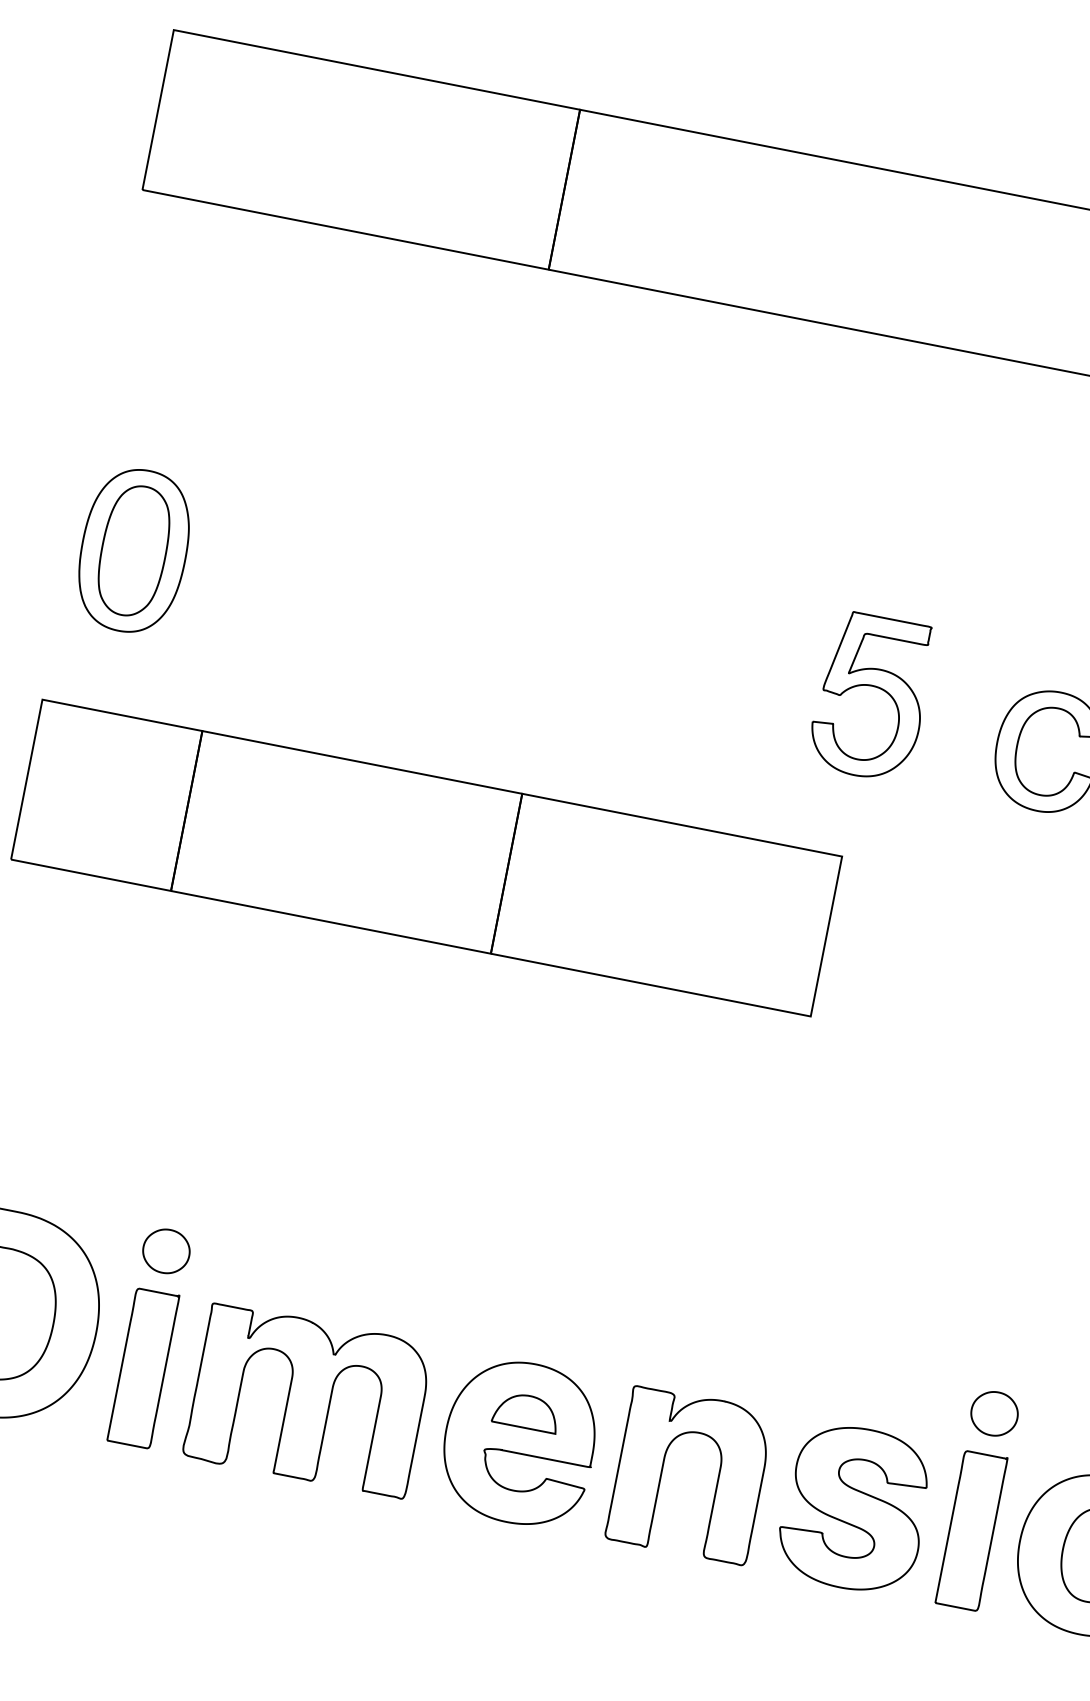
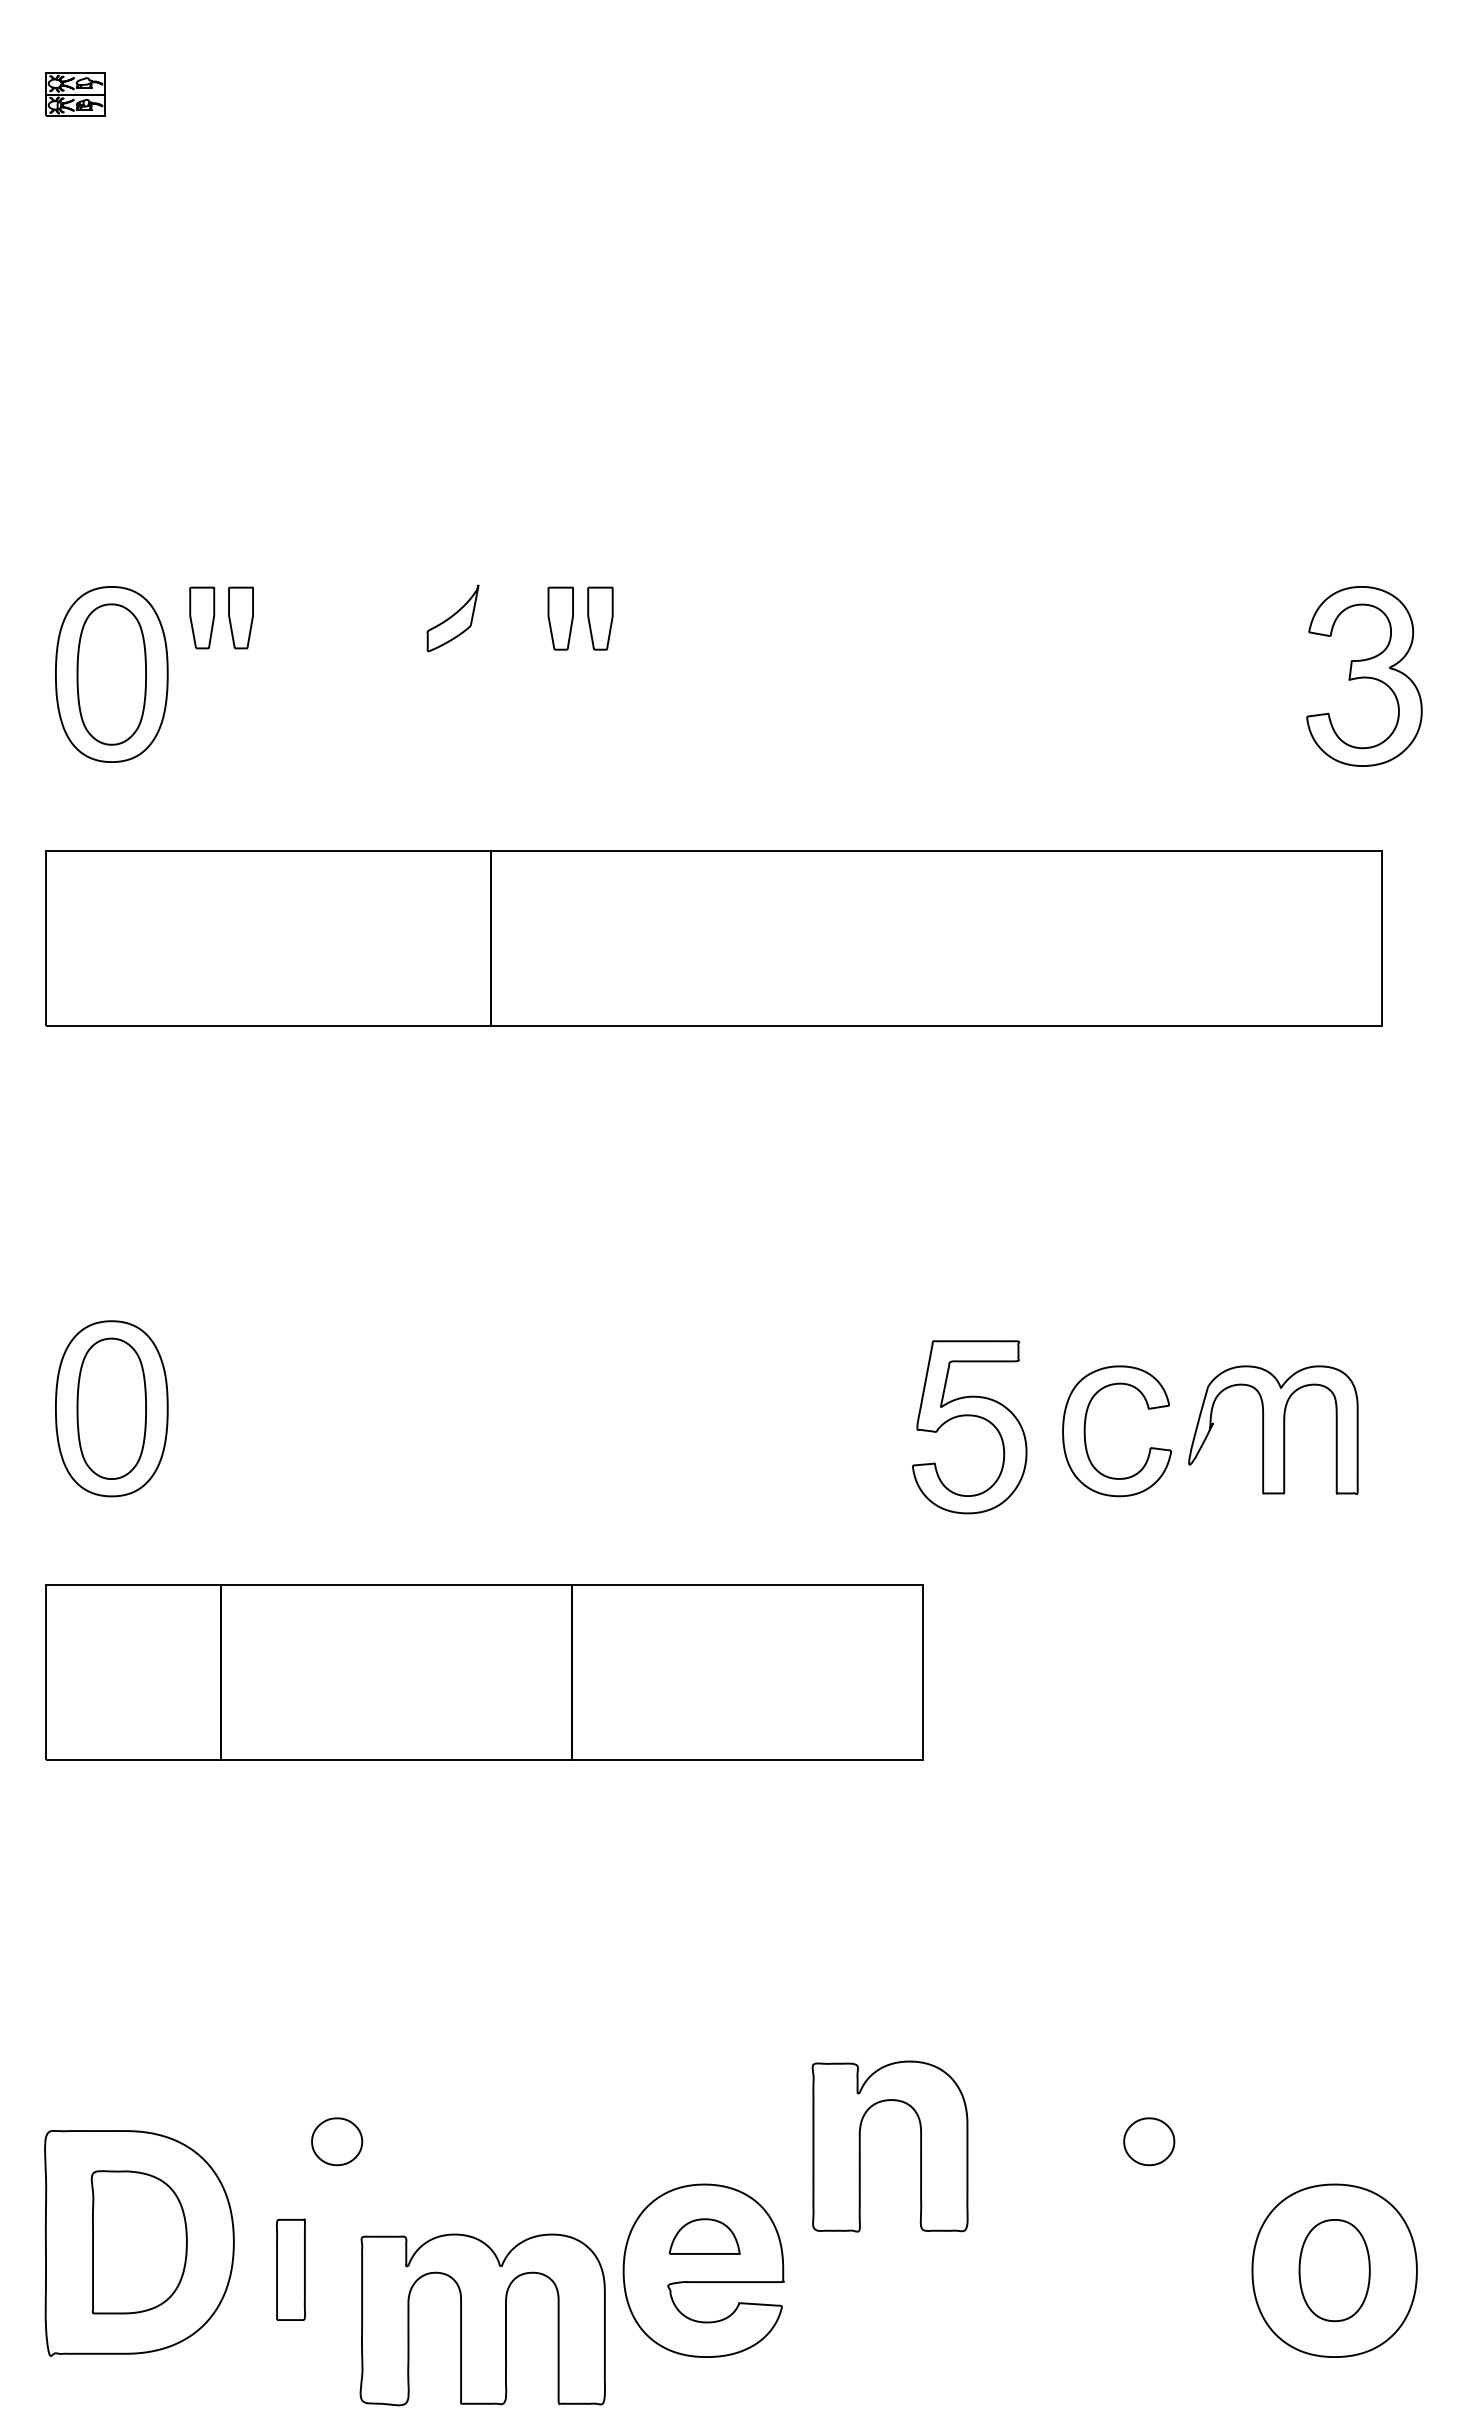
part: (873, 687) -> (969, 1416), moved
part: (166, 1251) -> (337, 2141), moved
part: (143, 1367) -> (290, 2269), size x0.6
part: (308, 1400) -> (482, 2319), moved
part: (994, 1413) -> (1149, 2141), moved
part: (662, 1469) -> (860, 2146), moved
part: (855, 1508) -> (1071, 2270), removed
part: (971, 1530) -> (1198, 2269), removed

